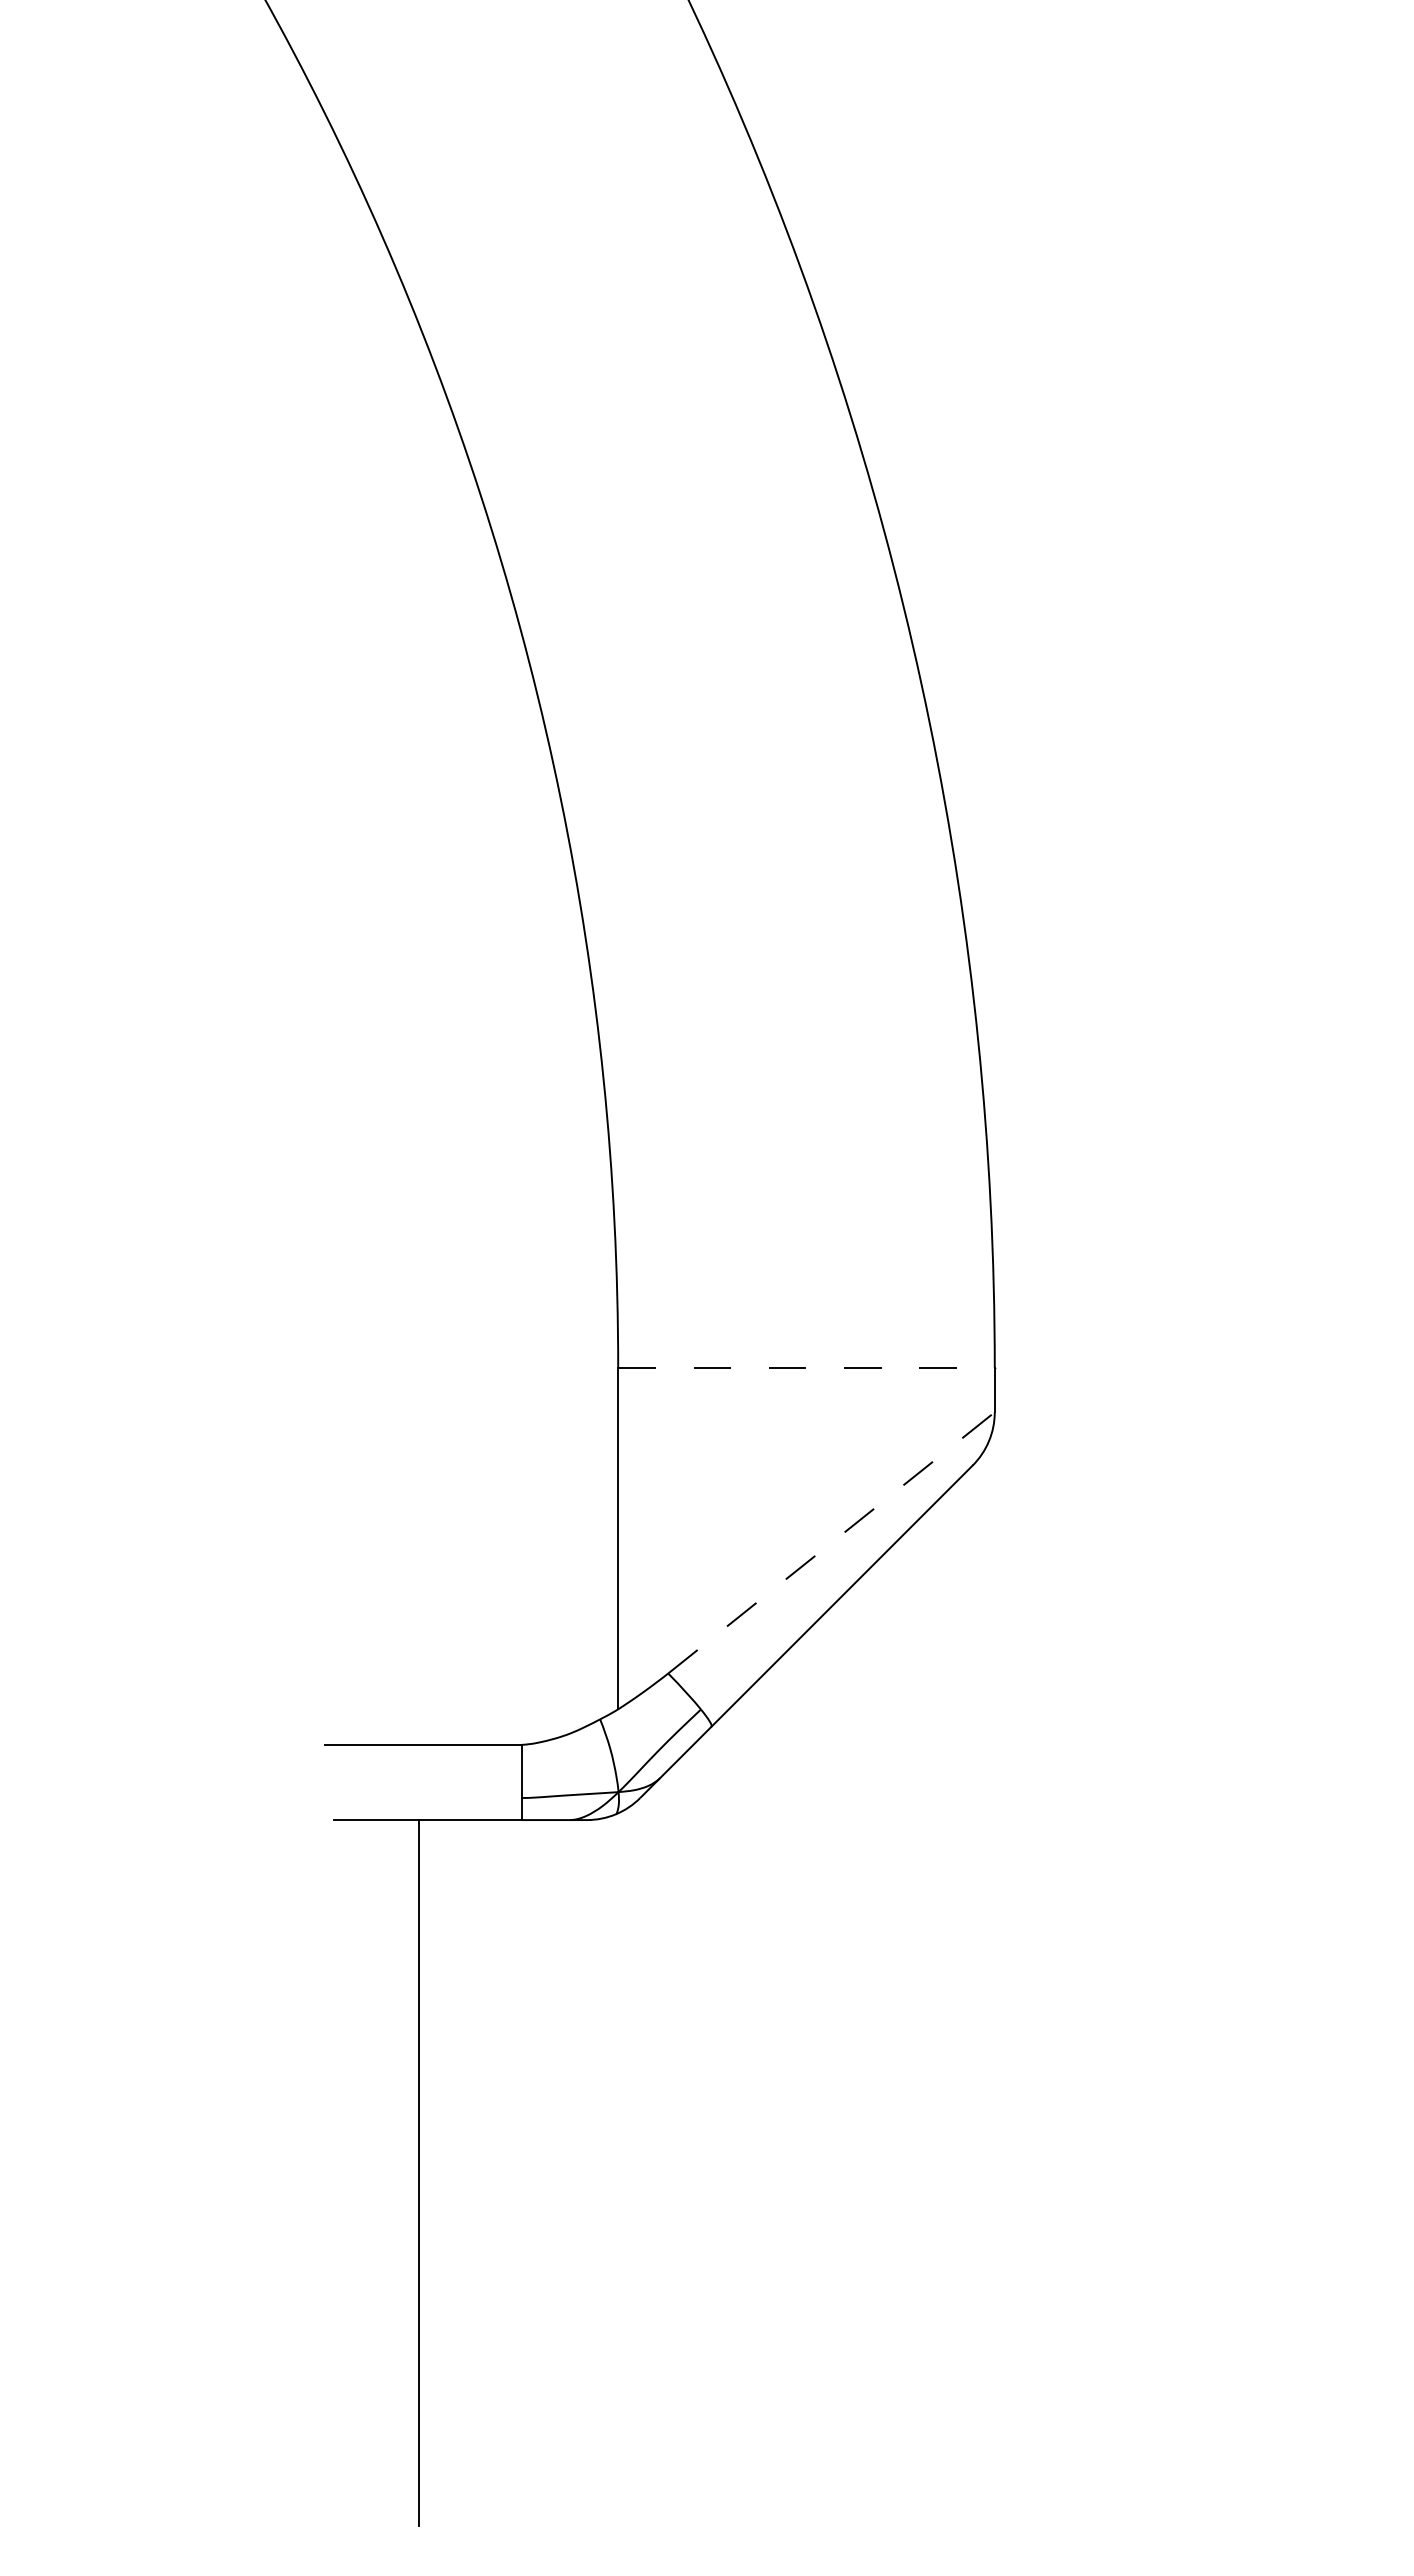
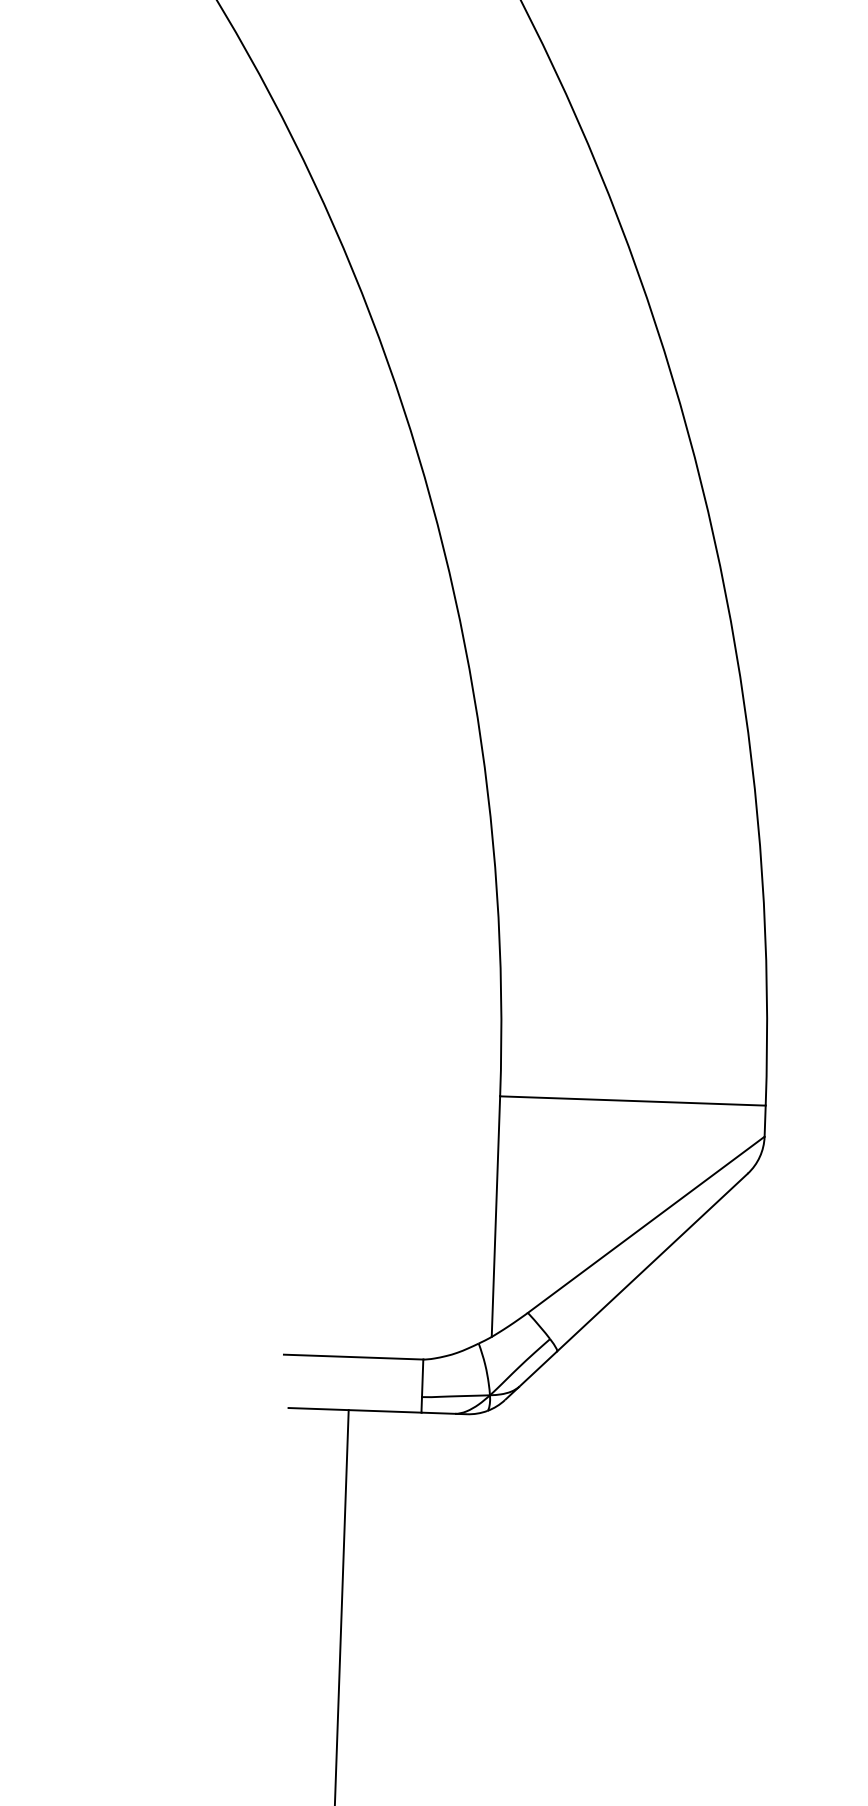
line: (806, 1368) -> (632, 1101), dashed -> solid
line: (831, 1542) -> (646, 1224), dashed -> solid

